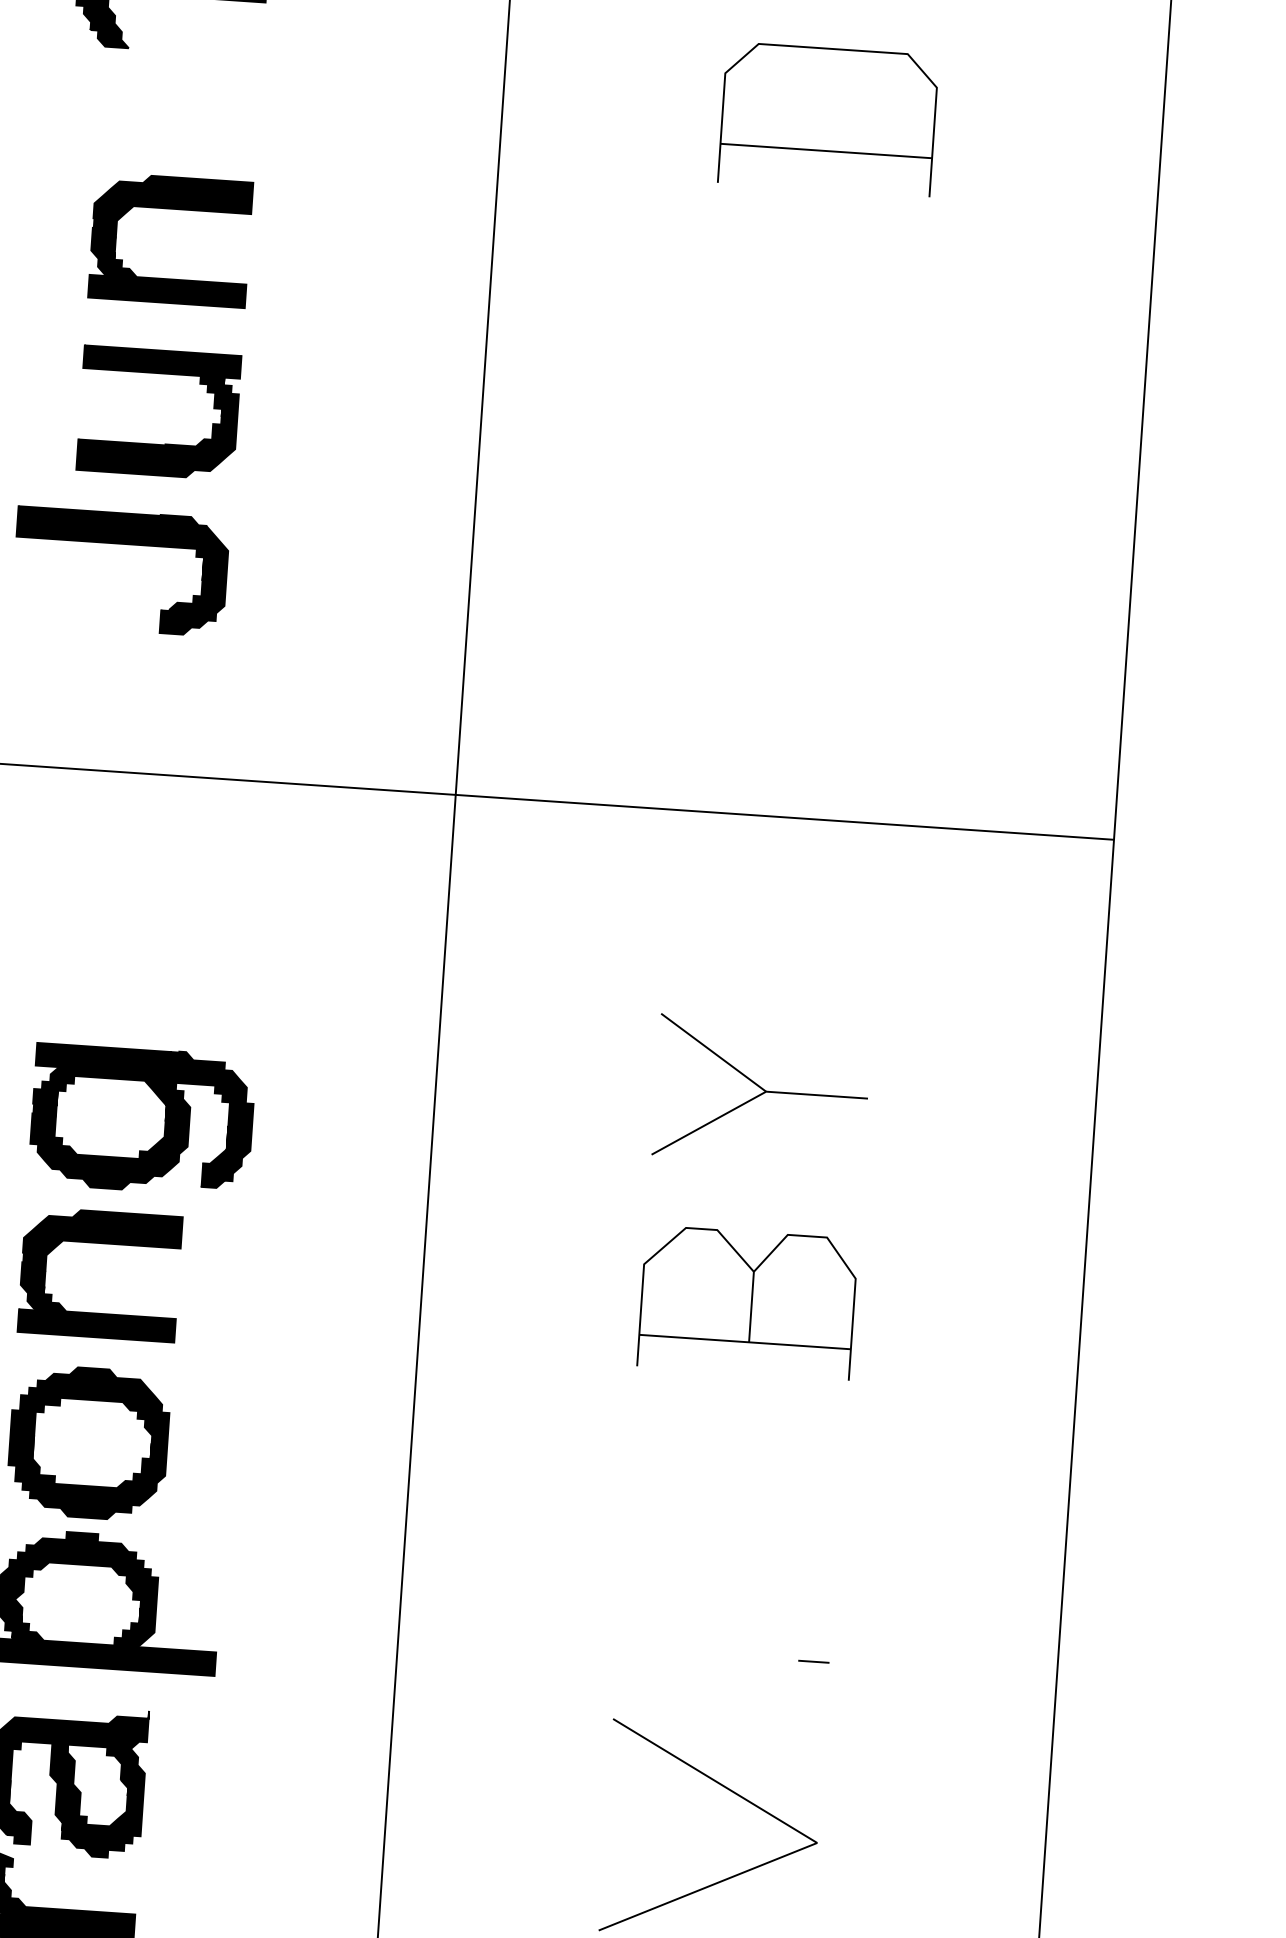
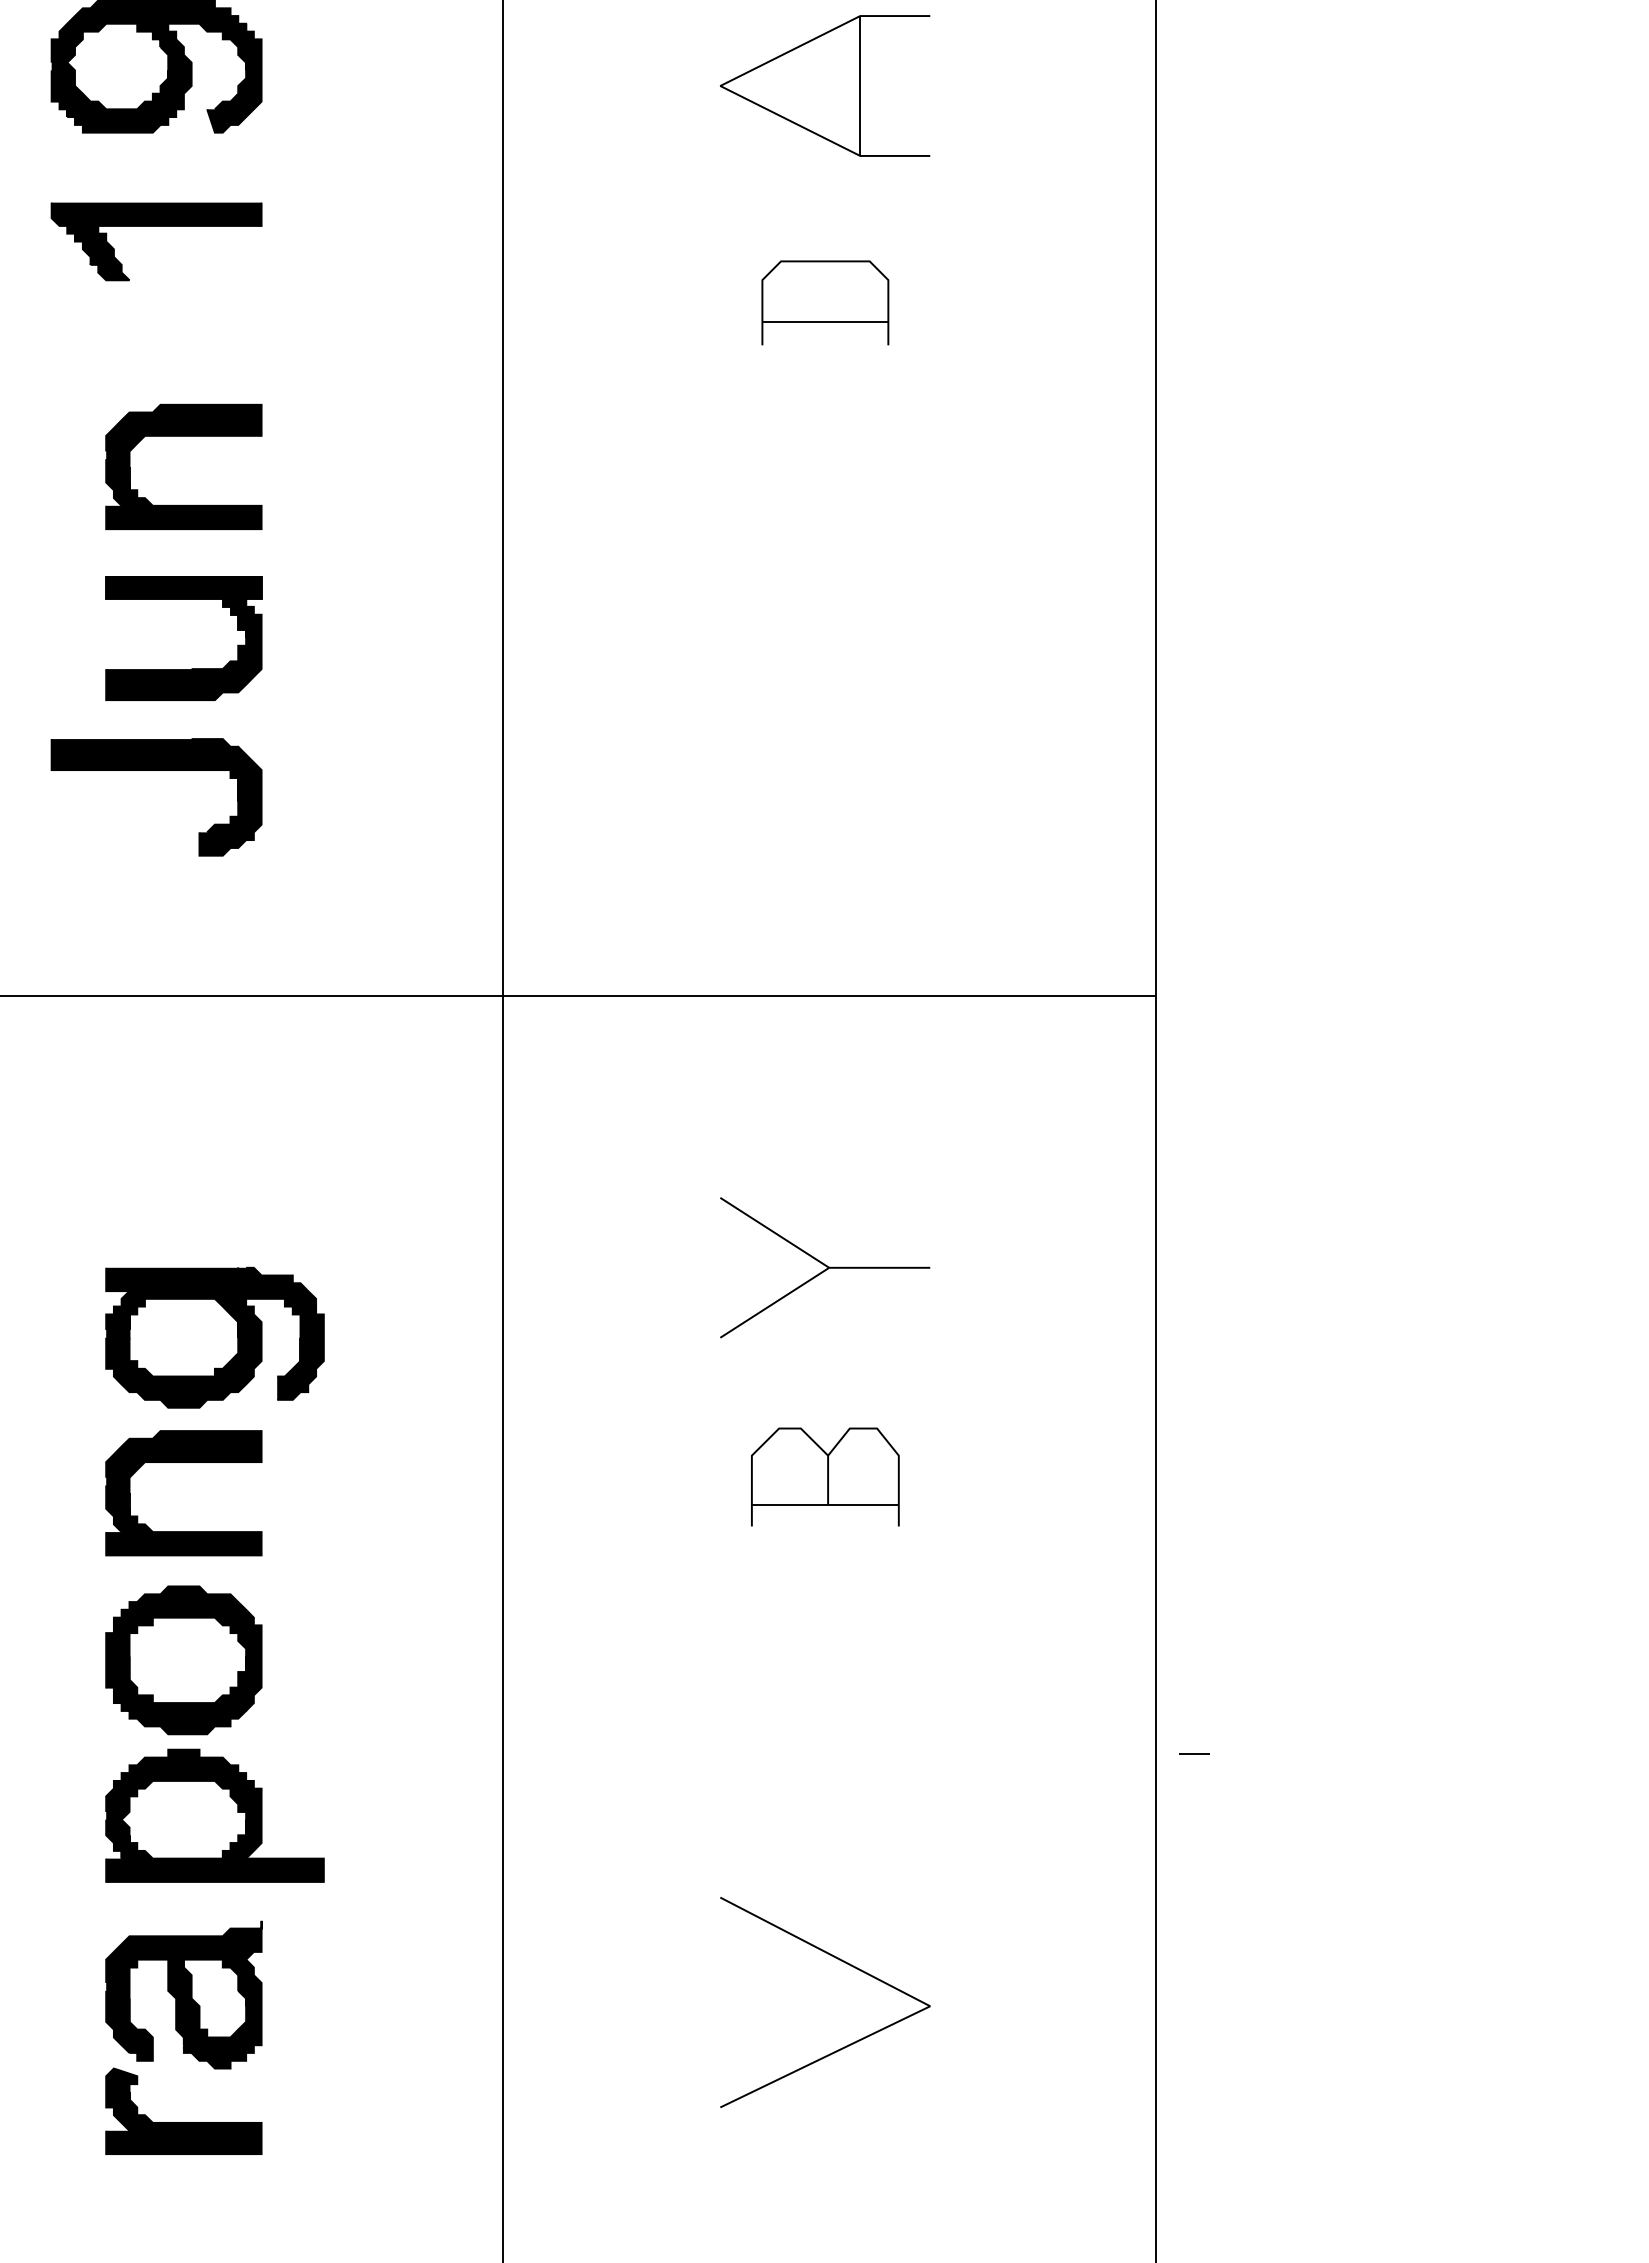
part: (828, 118) -> (825, 302), size x0.6
part: (748, 1301) -> (825, 1476), size x0.7
line: (813, 1661) -> (1194, 1753), moved

